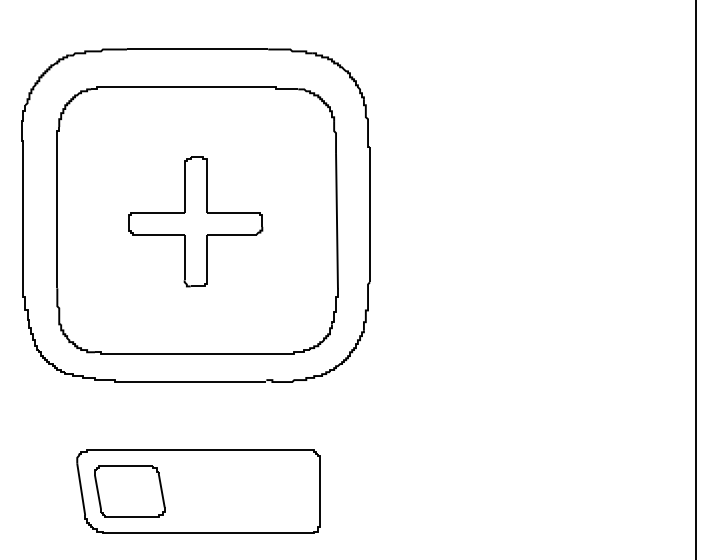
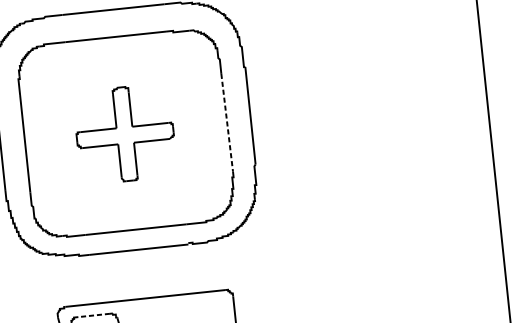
line: (337, 220) -> (227, 122), solid -> dashed
line: (127, 465) -> (94, 315), solid -> dashed

